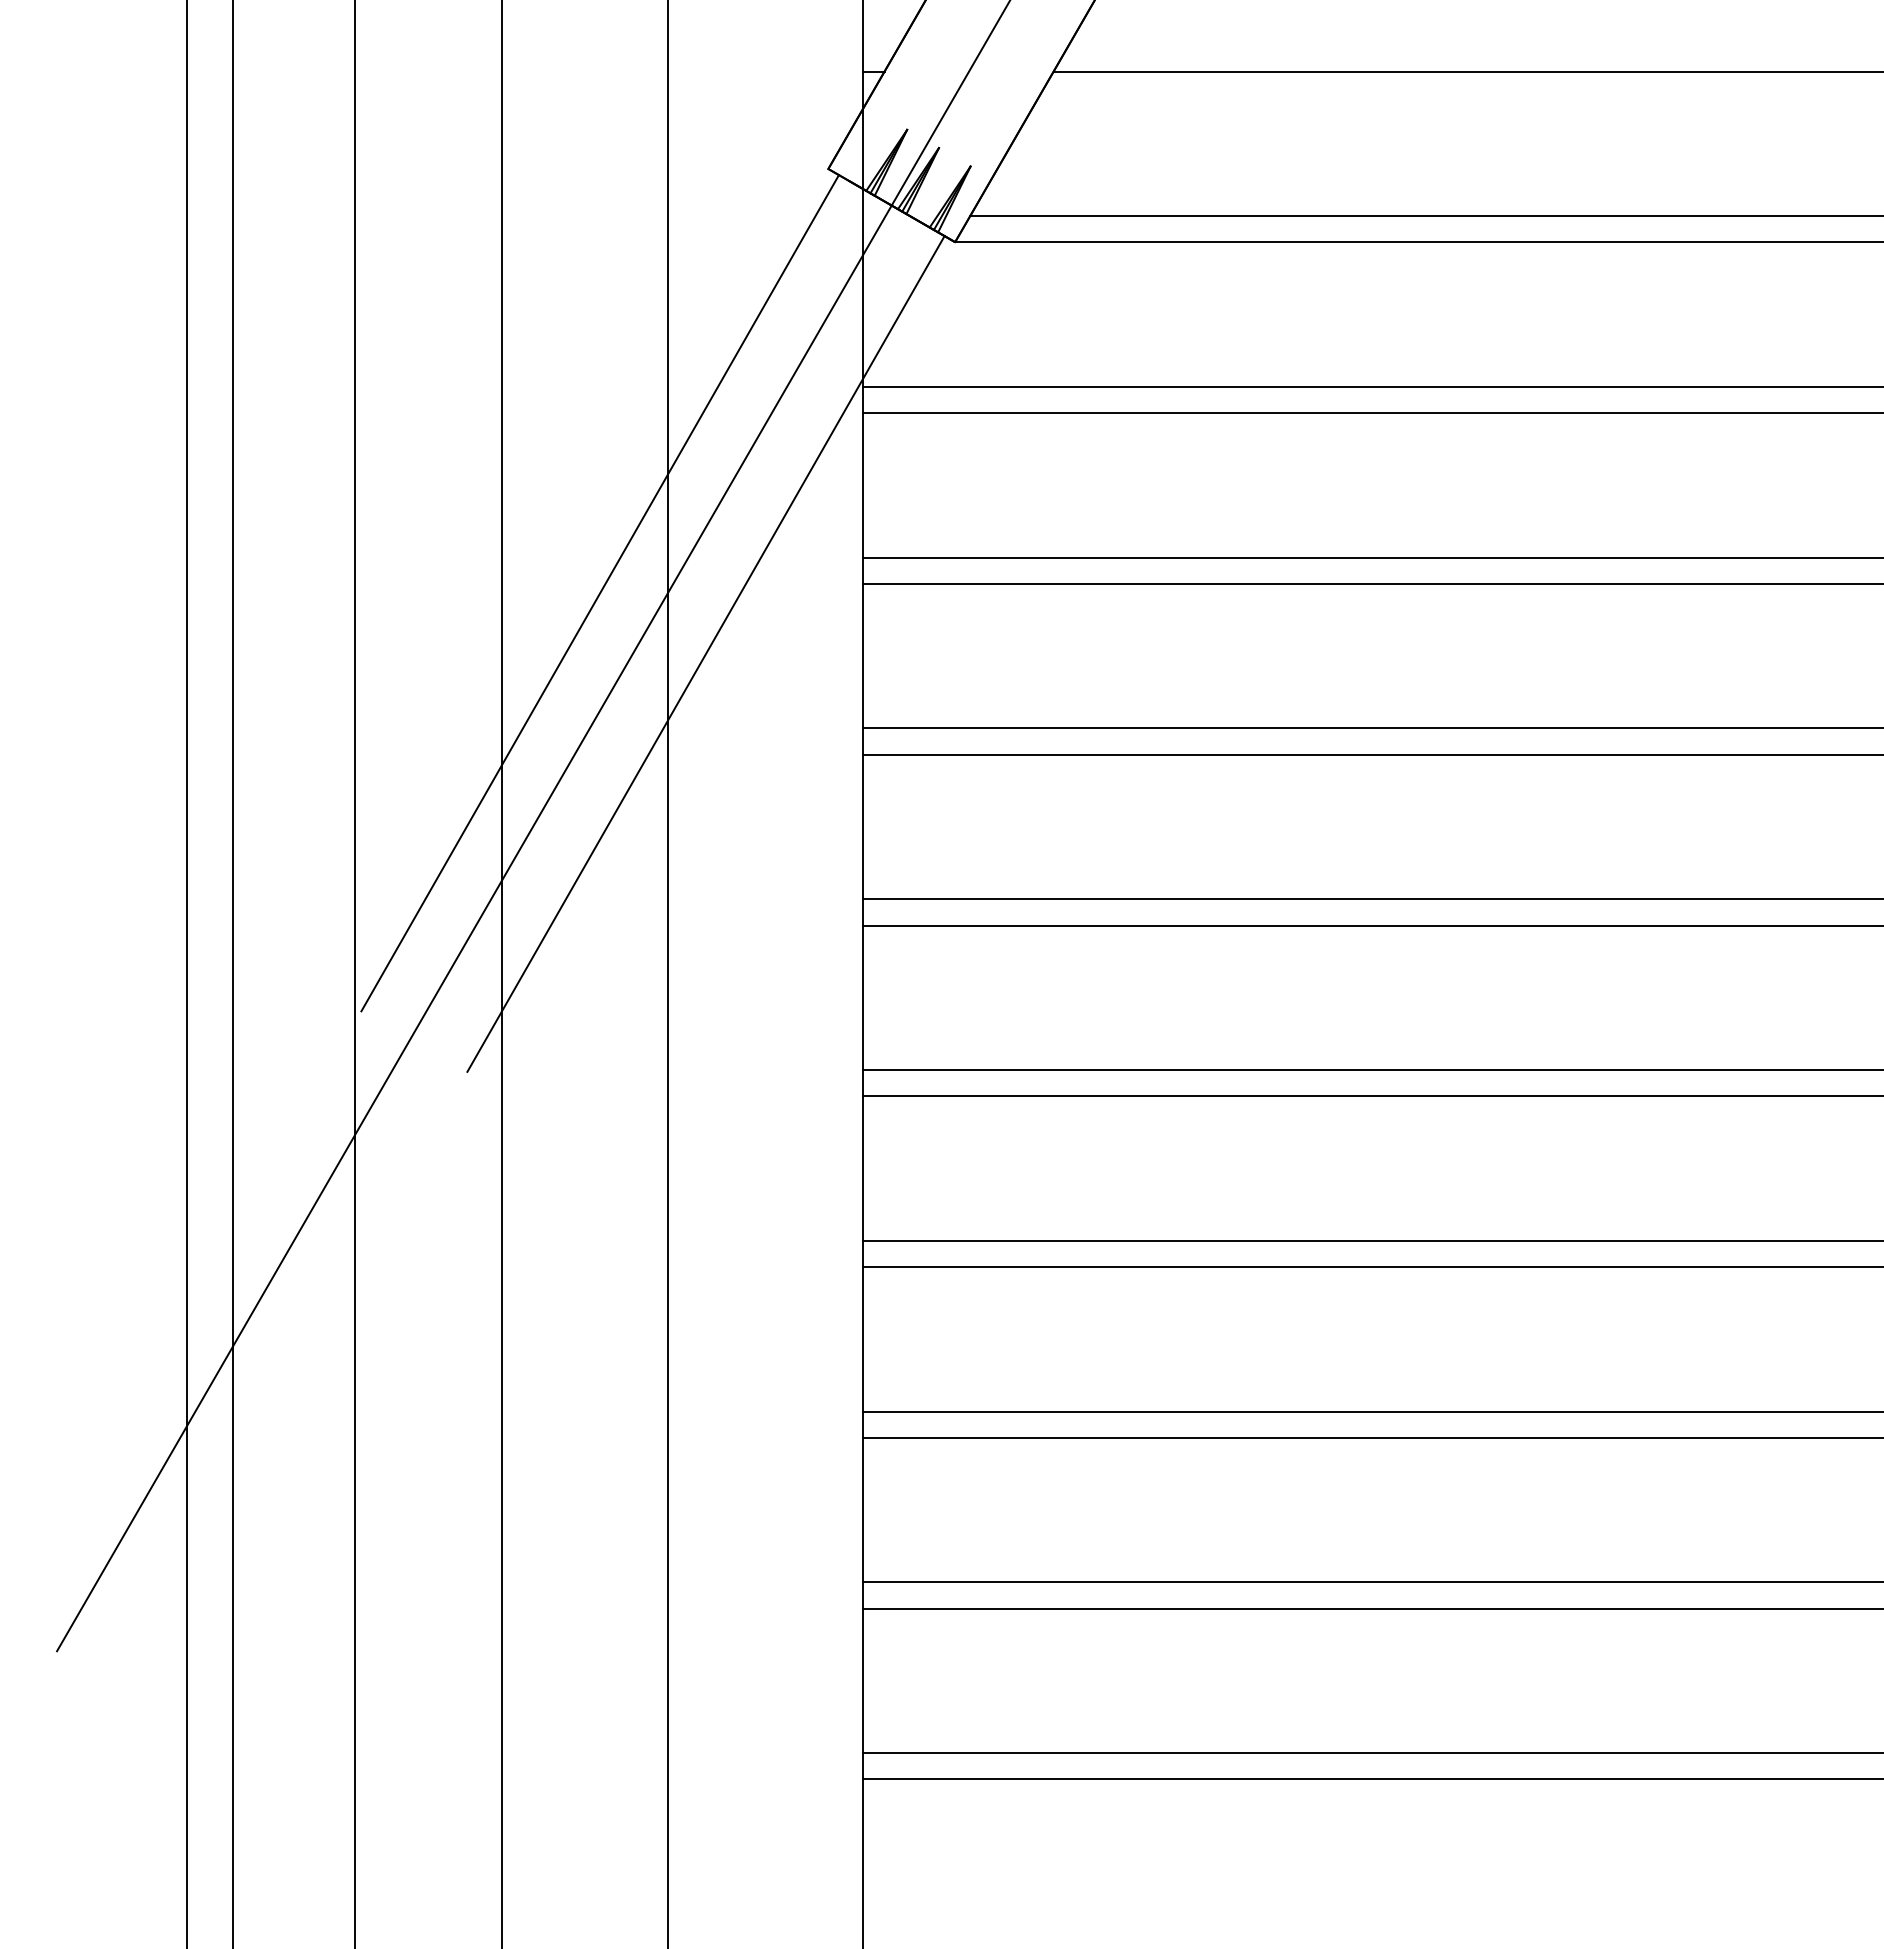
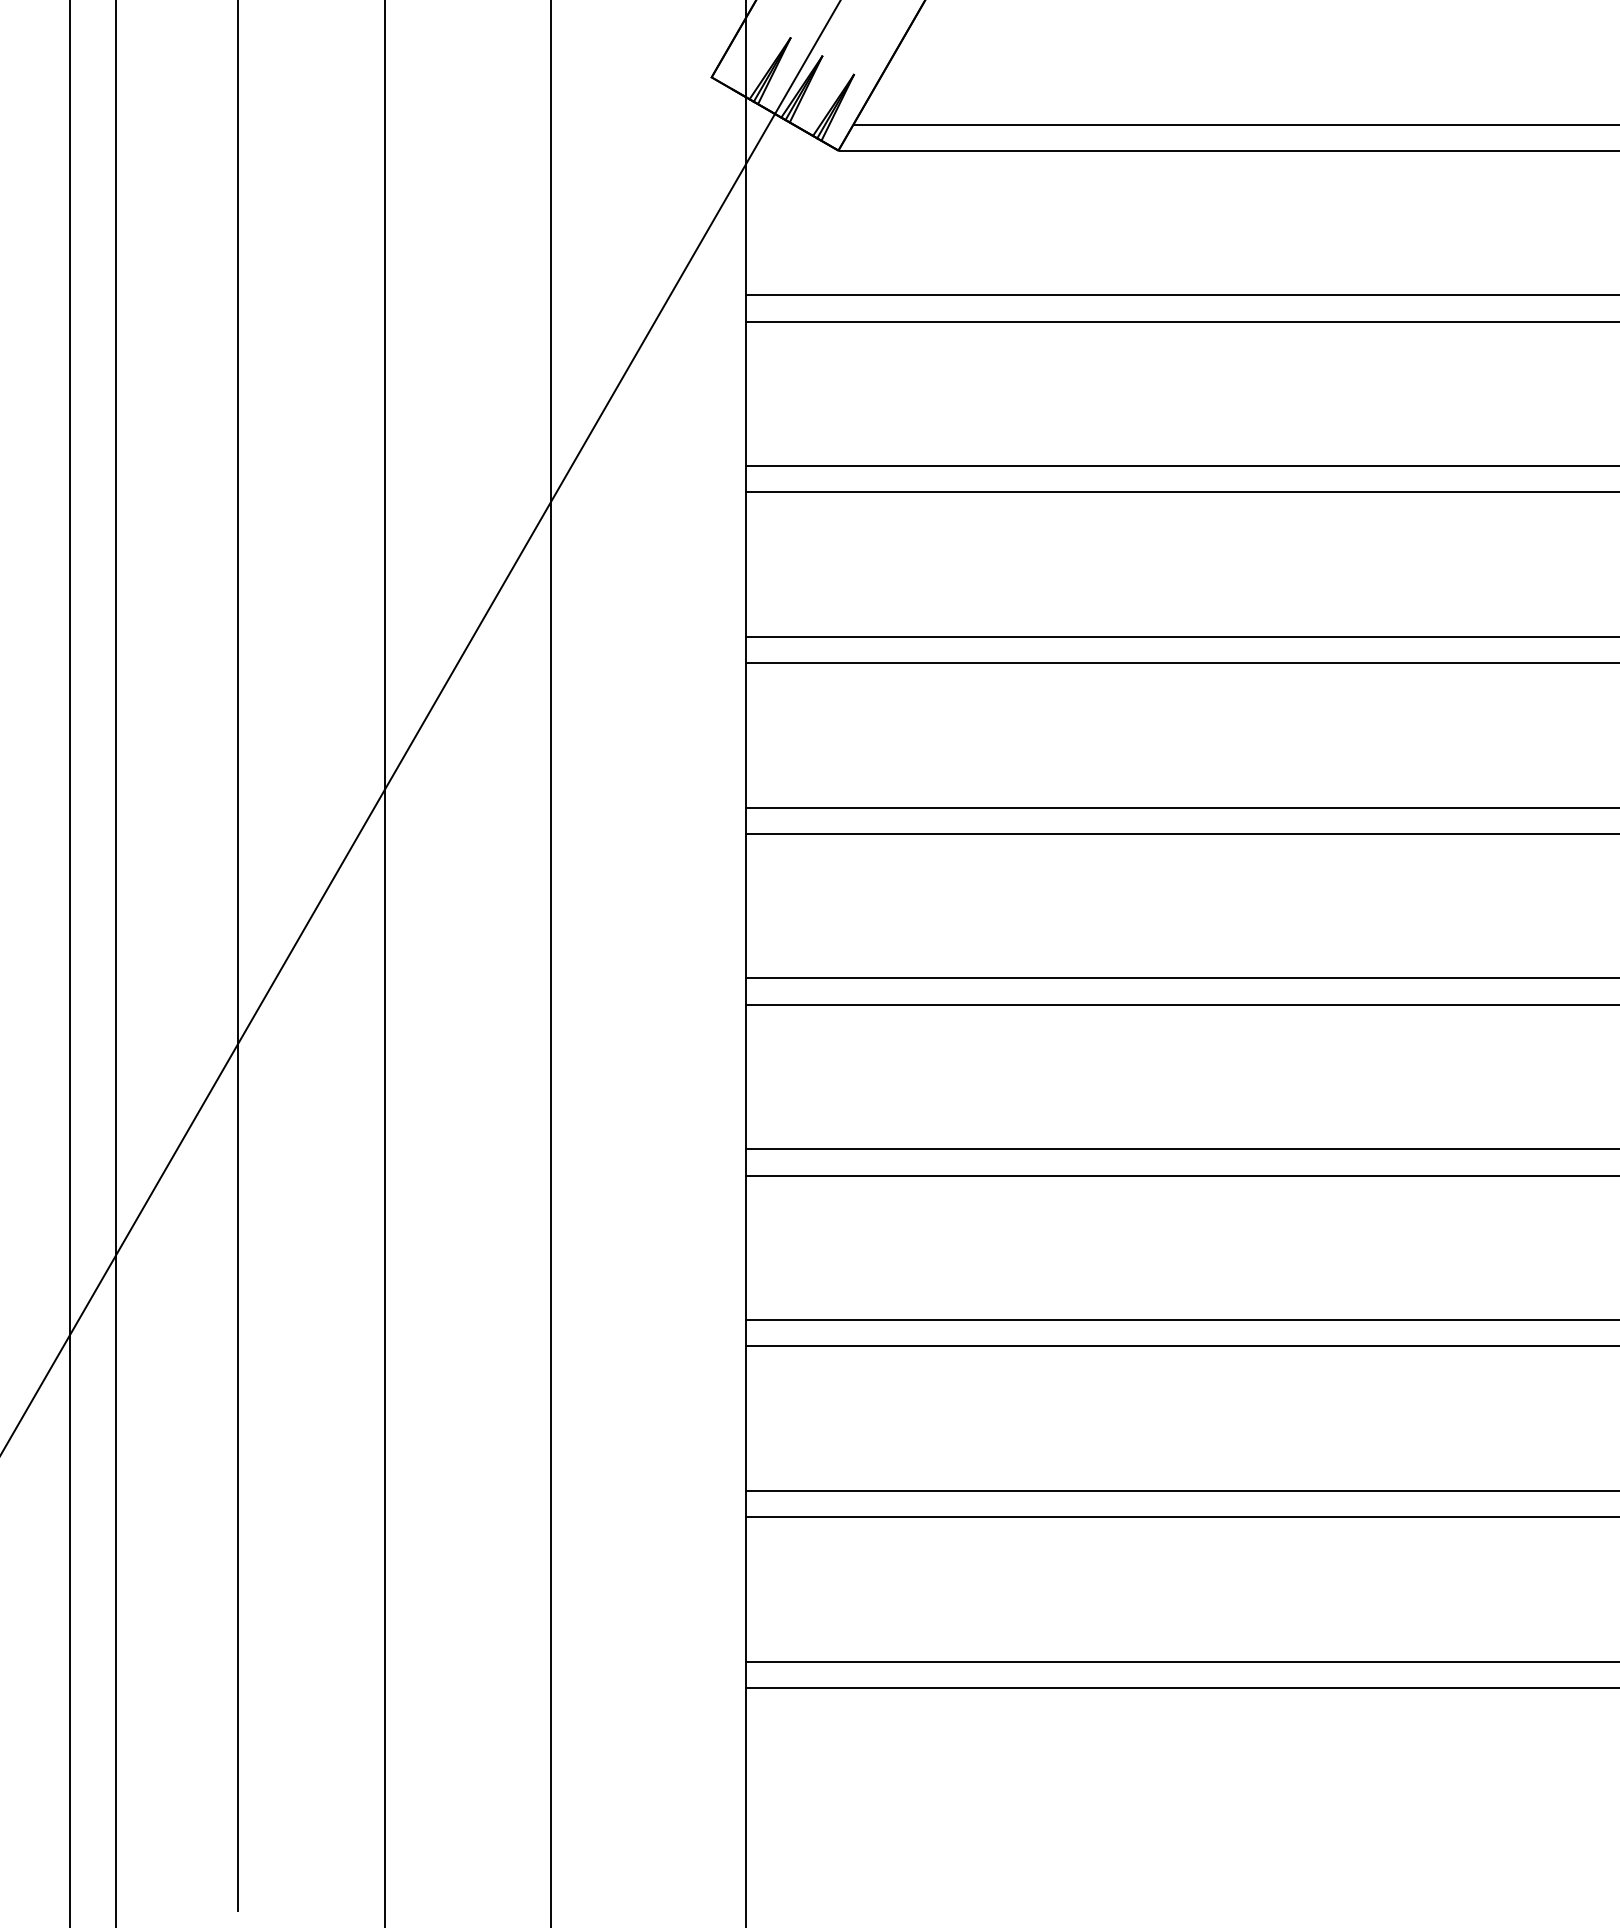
line: (599, 593) -> (482, 501), removed
line: (705, 653) -> (588, 561), removed

